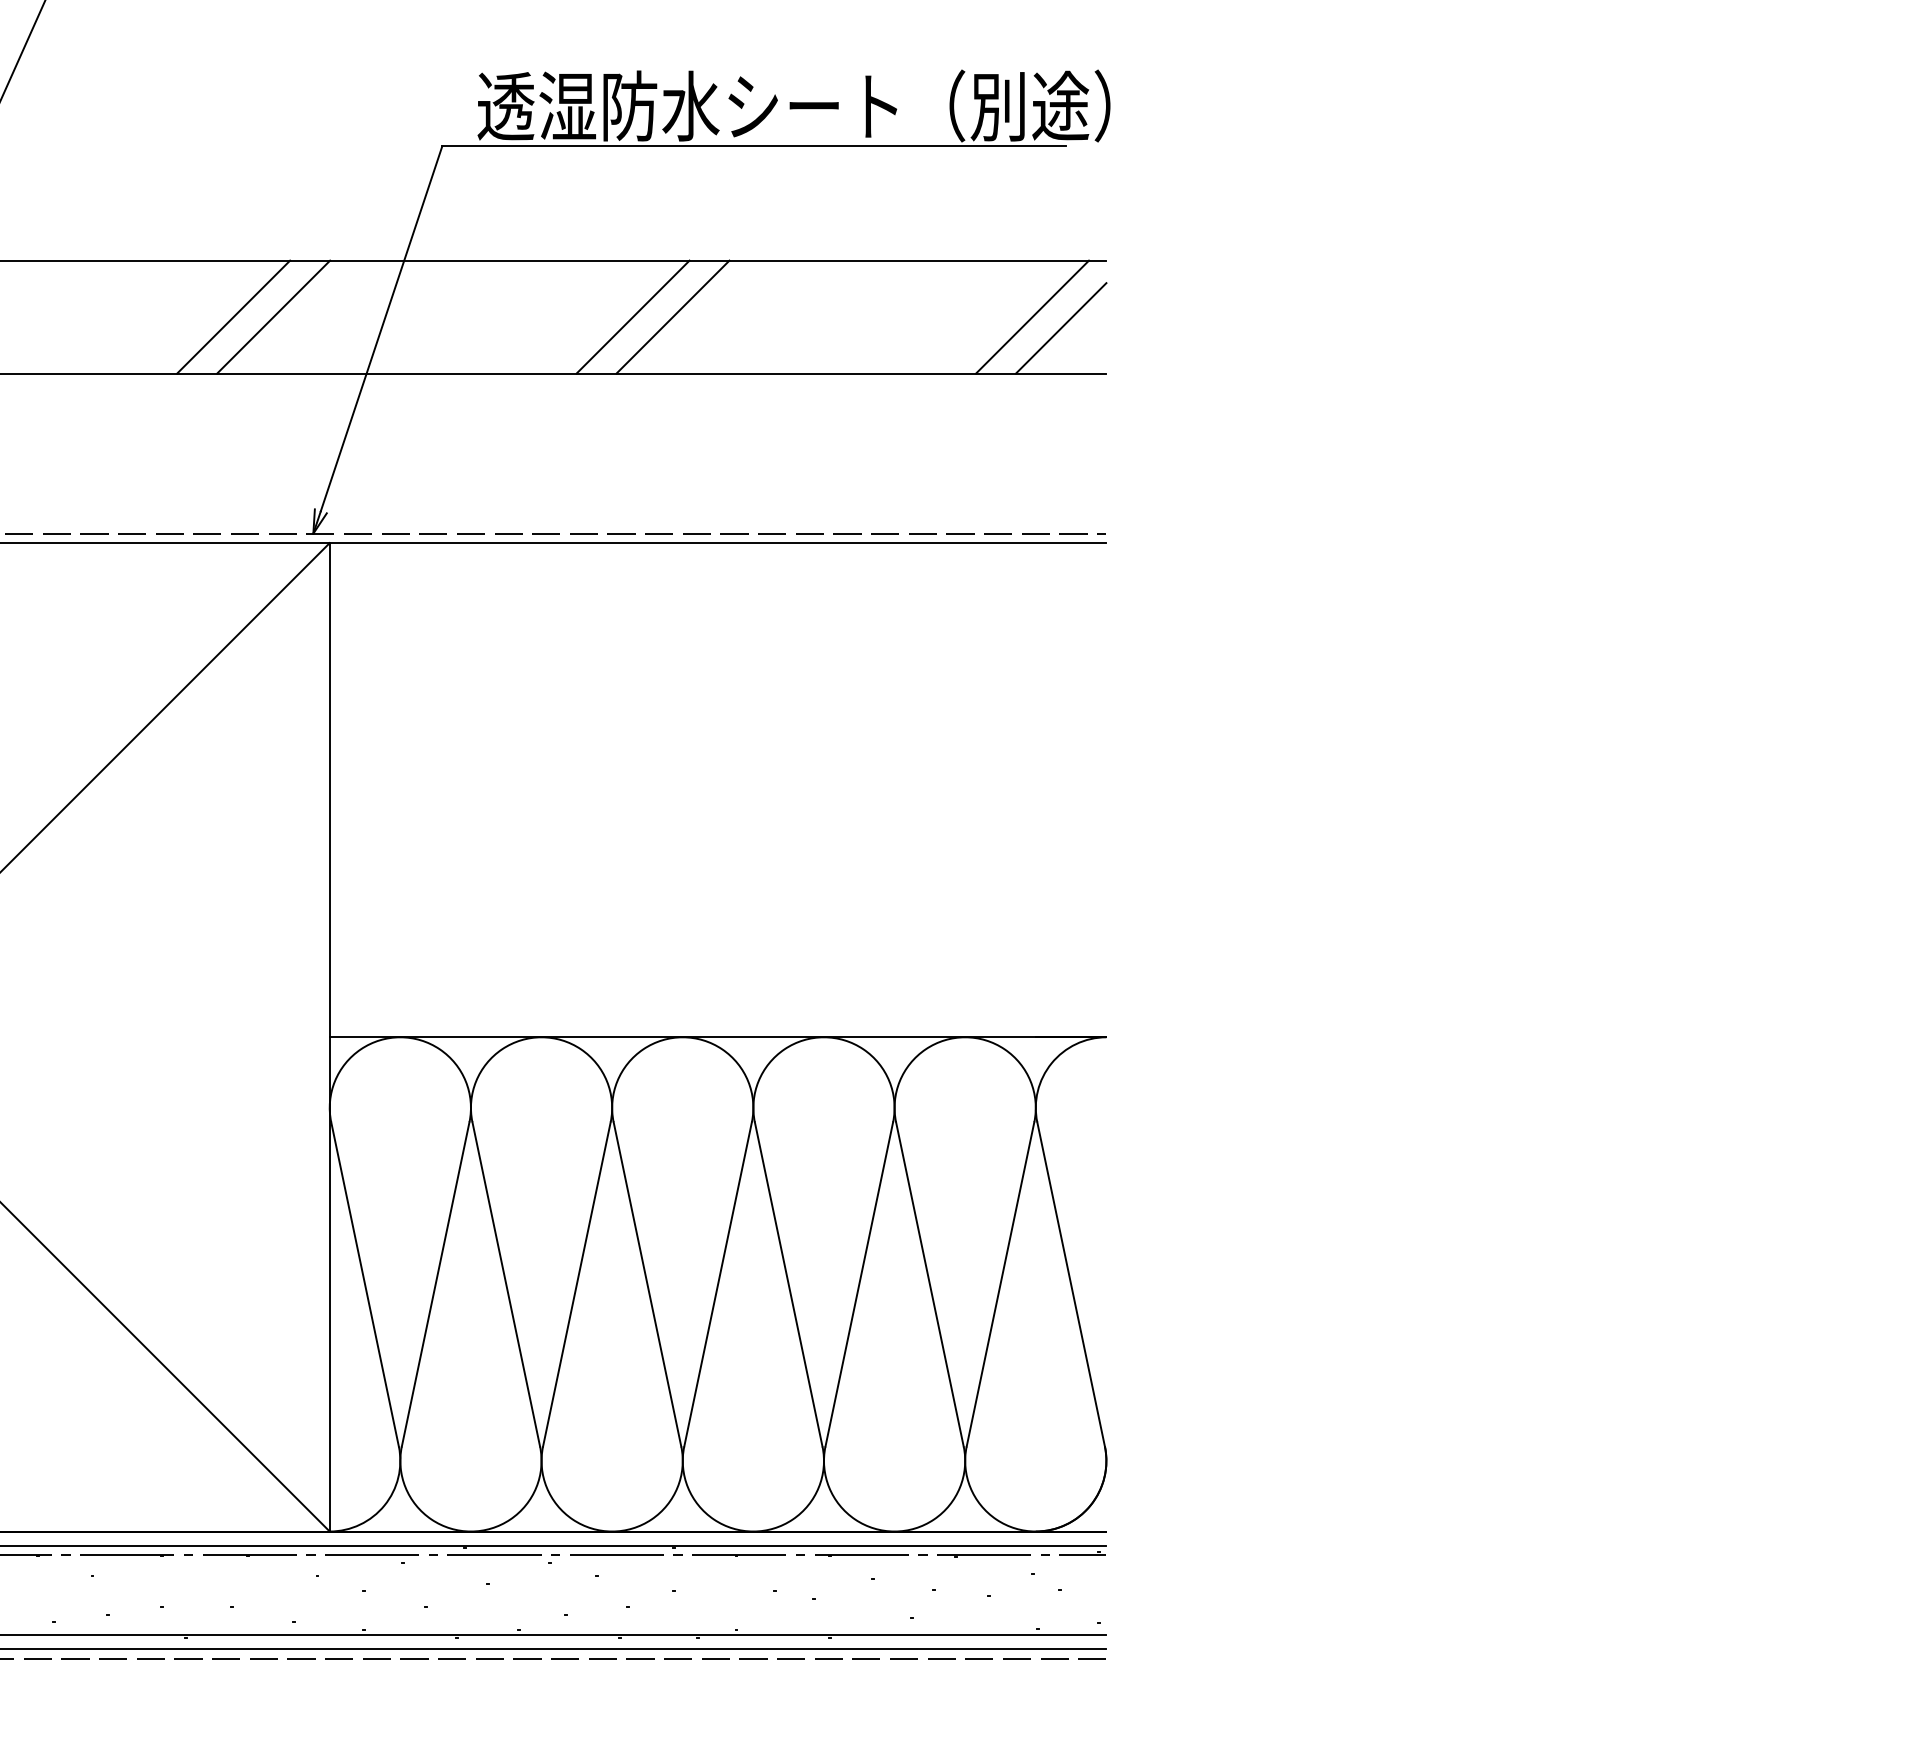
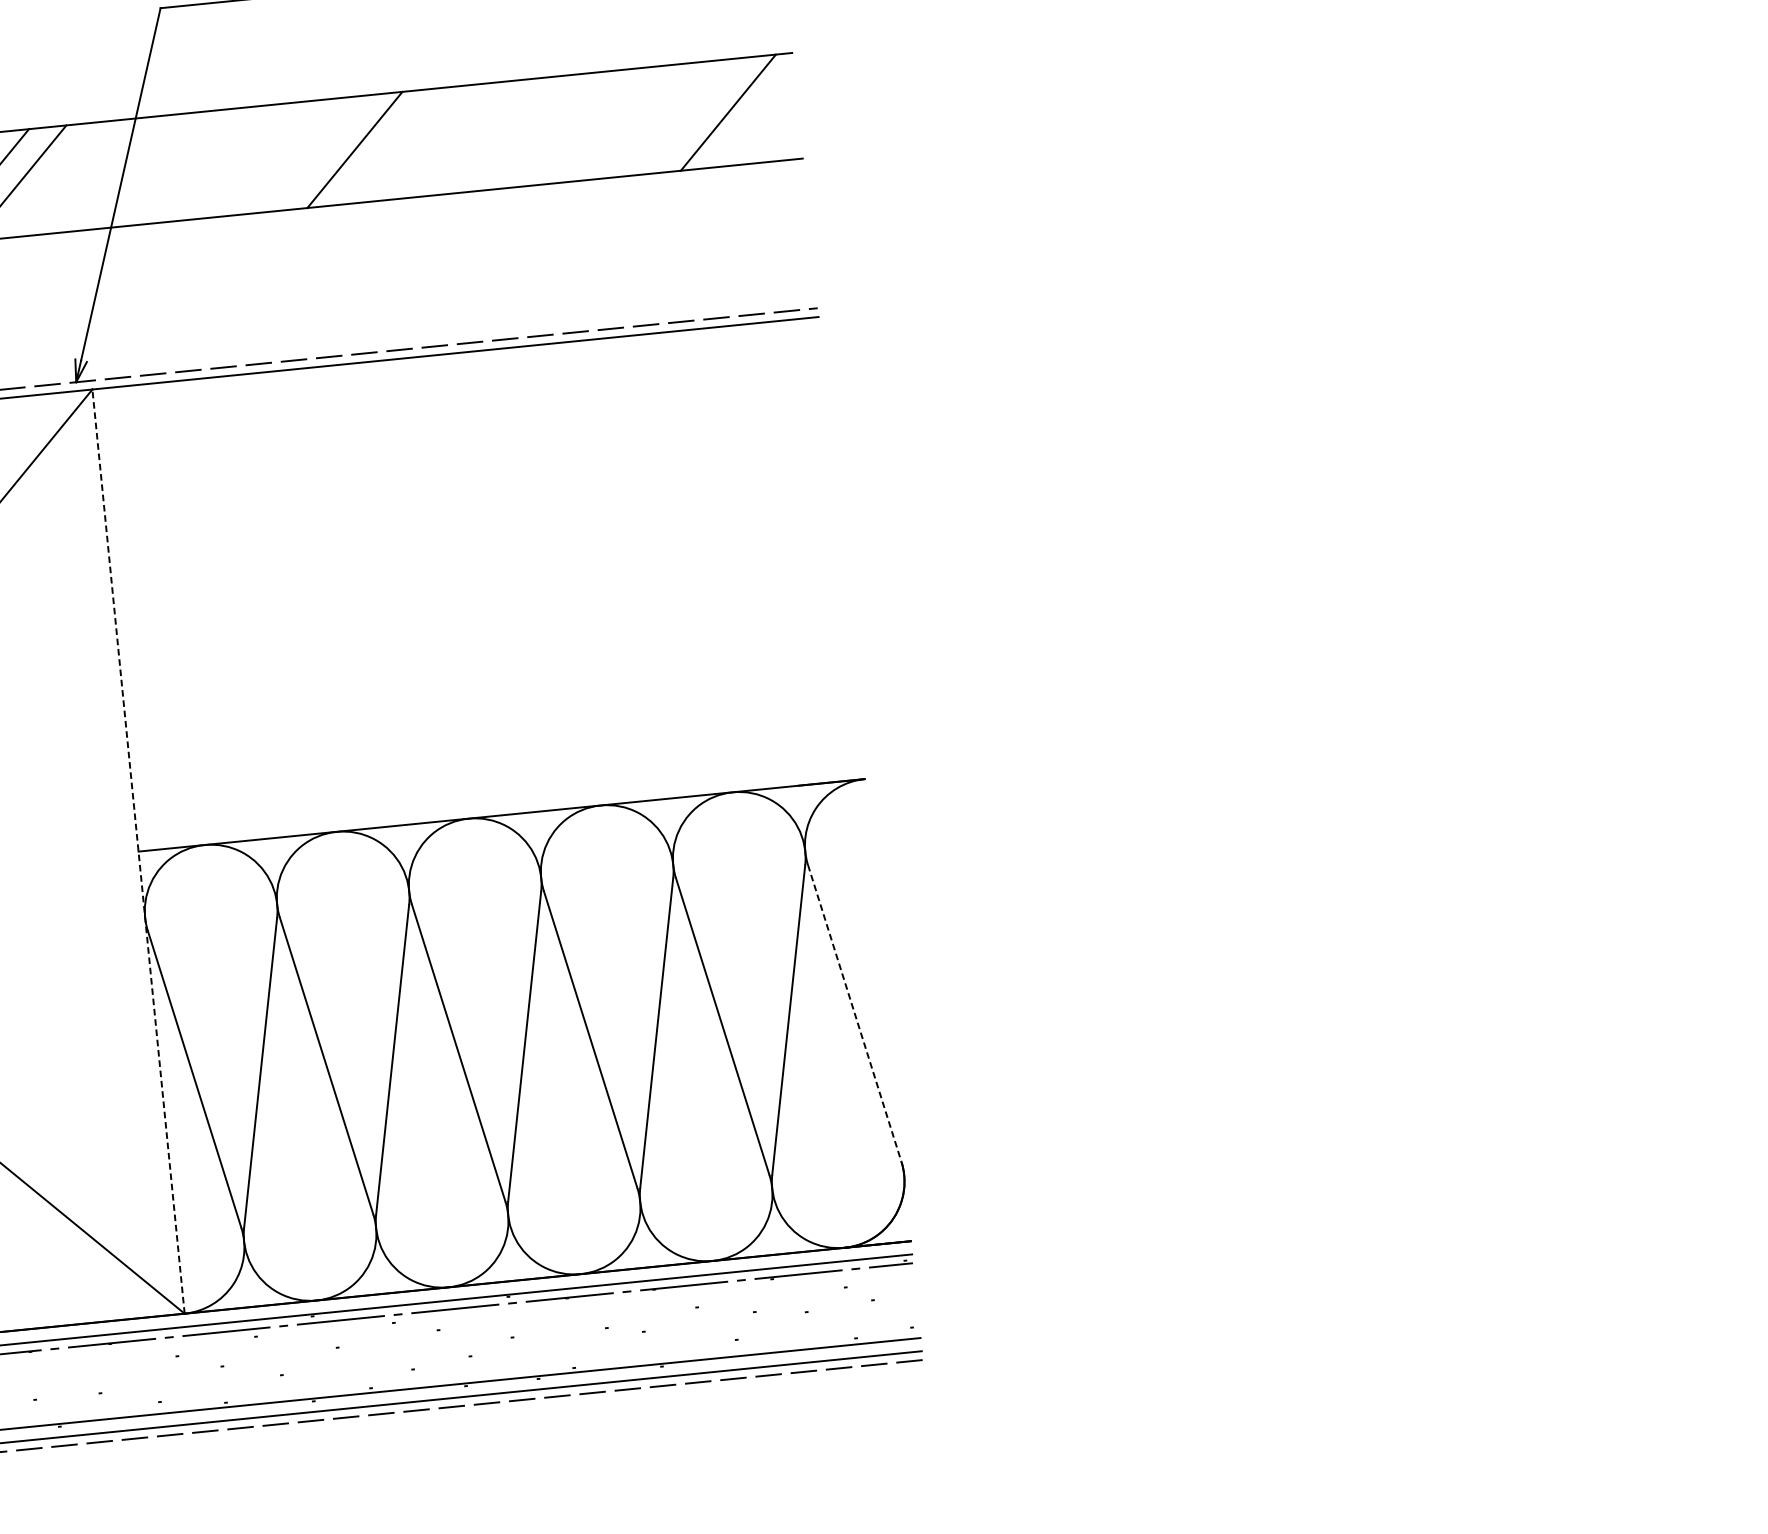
line: (672, 316) -> (391, 145), removed
line: (1060, 328) -> (755, 120), removed
line: (329, 1036) -> (138, 850), solid -> dashed
line: (1071, 1284) -> (855, 1013), solid -> dashed

